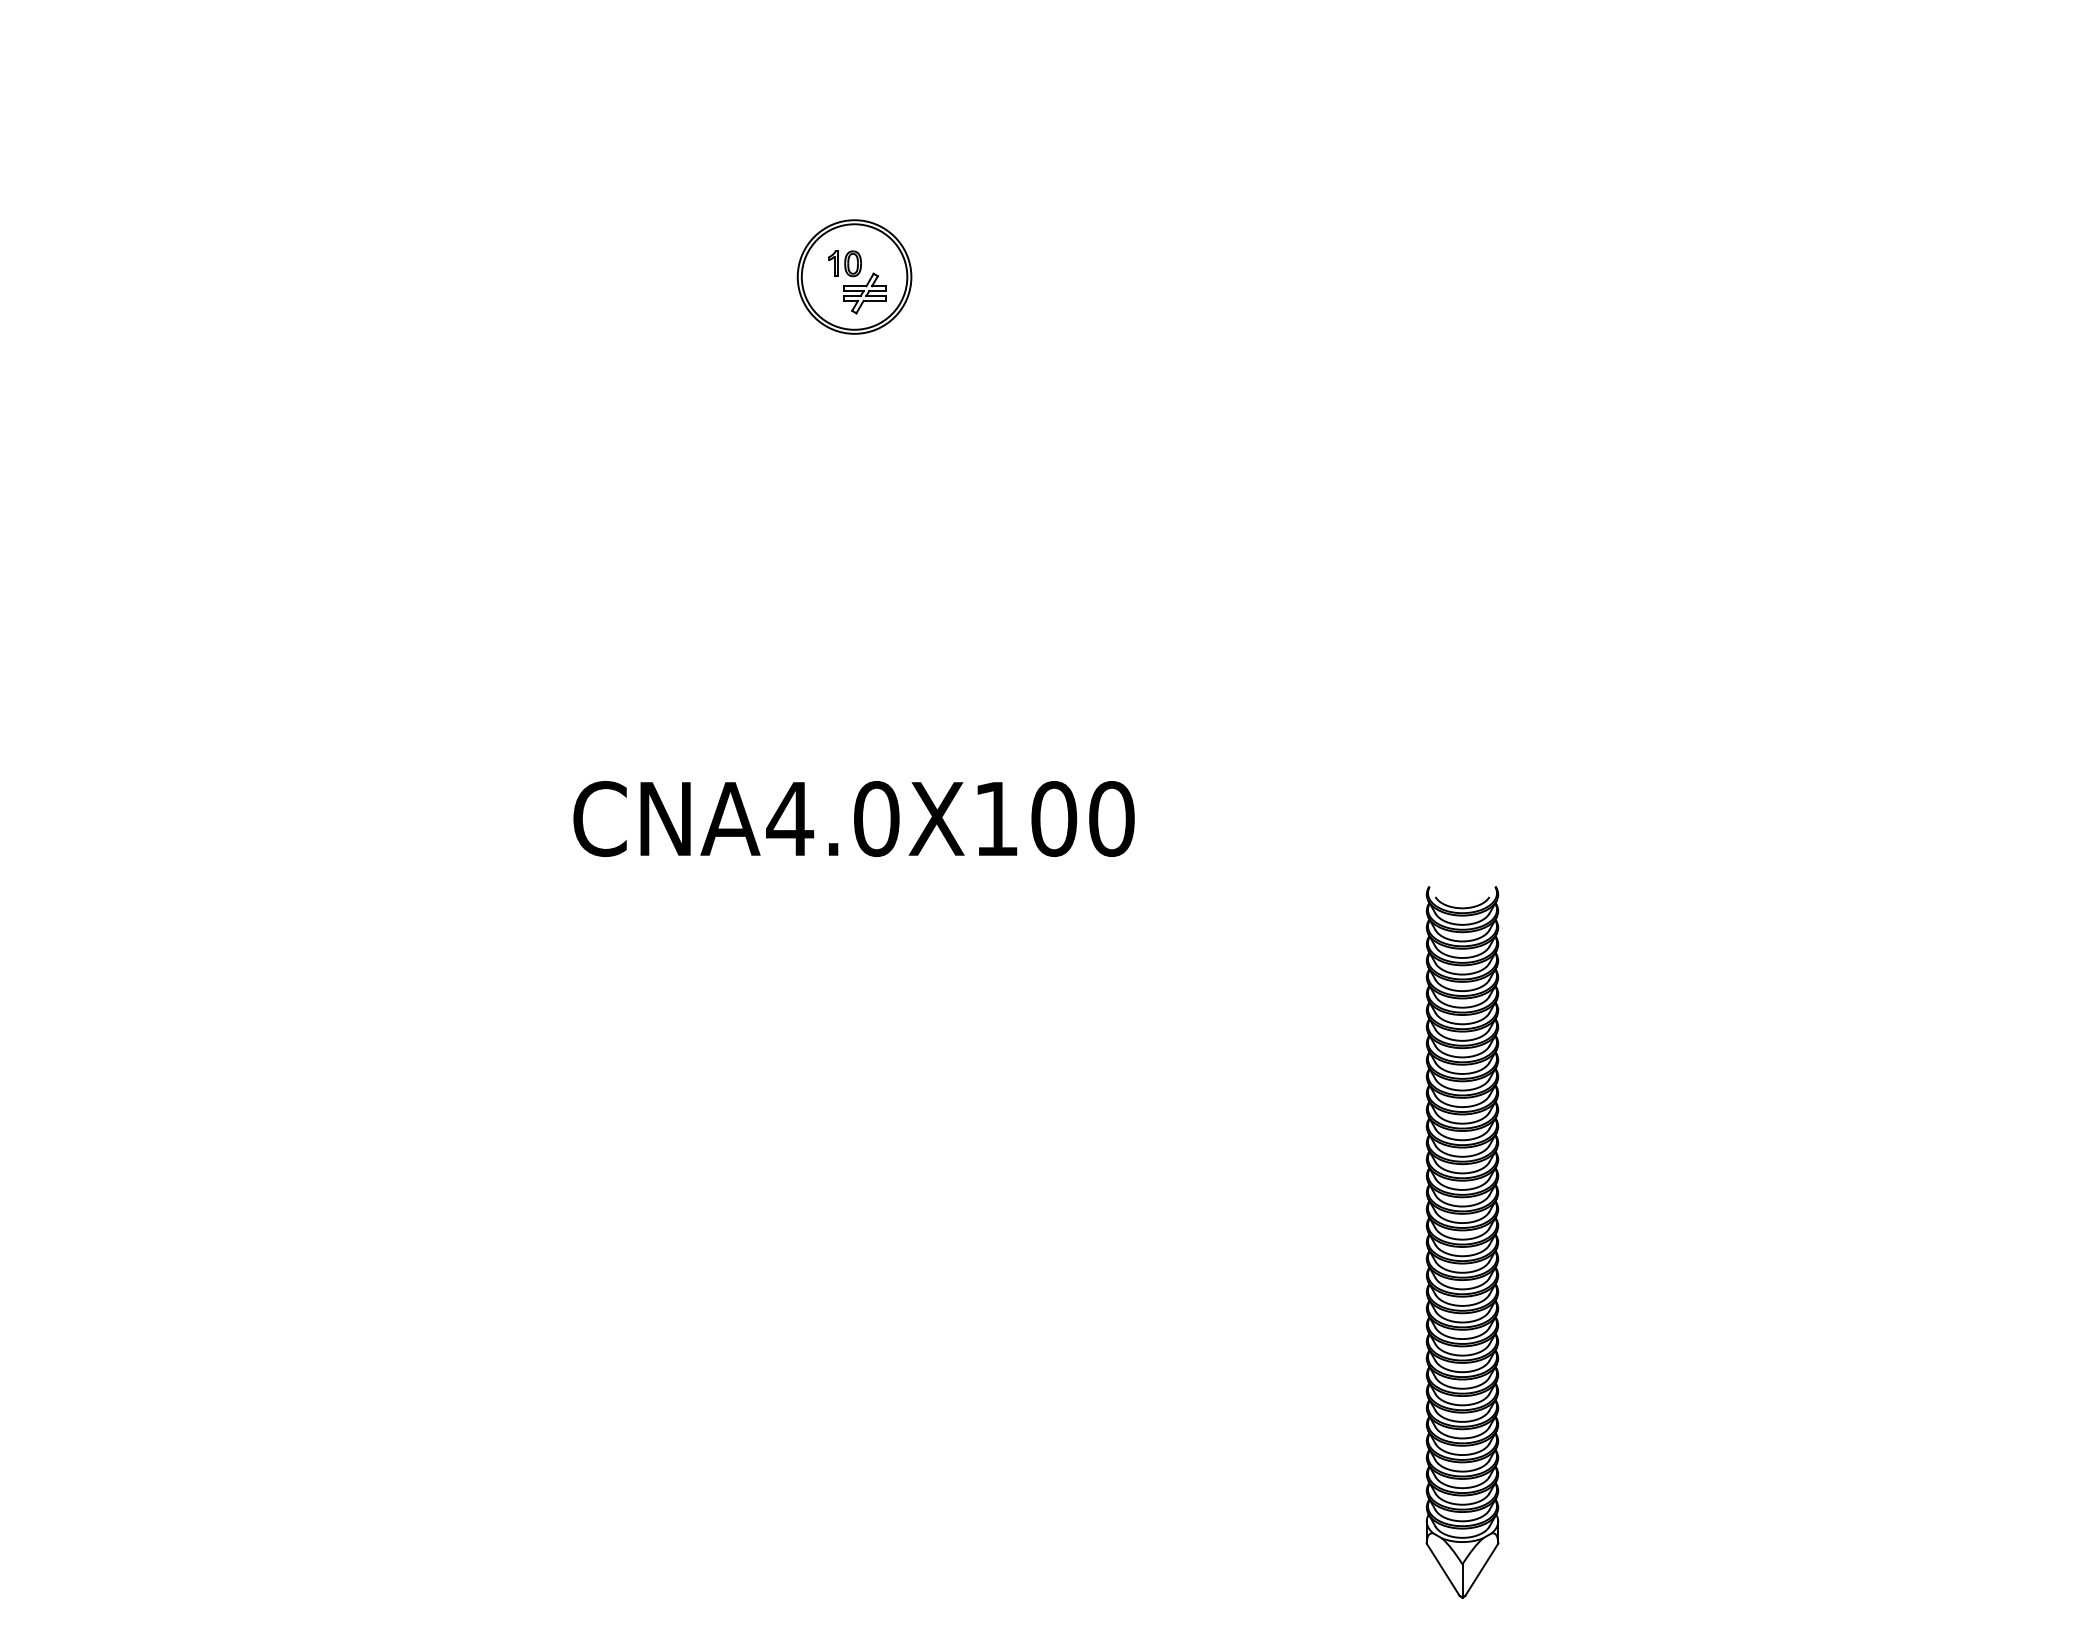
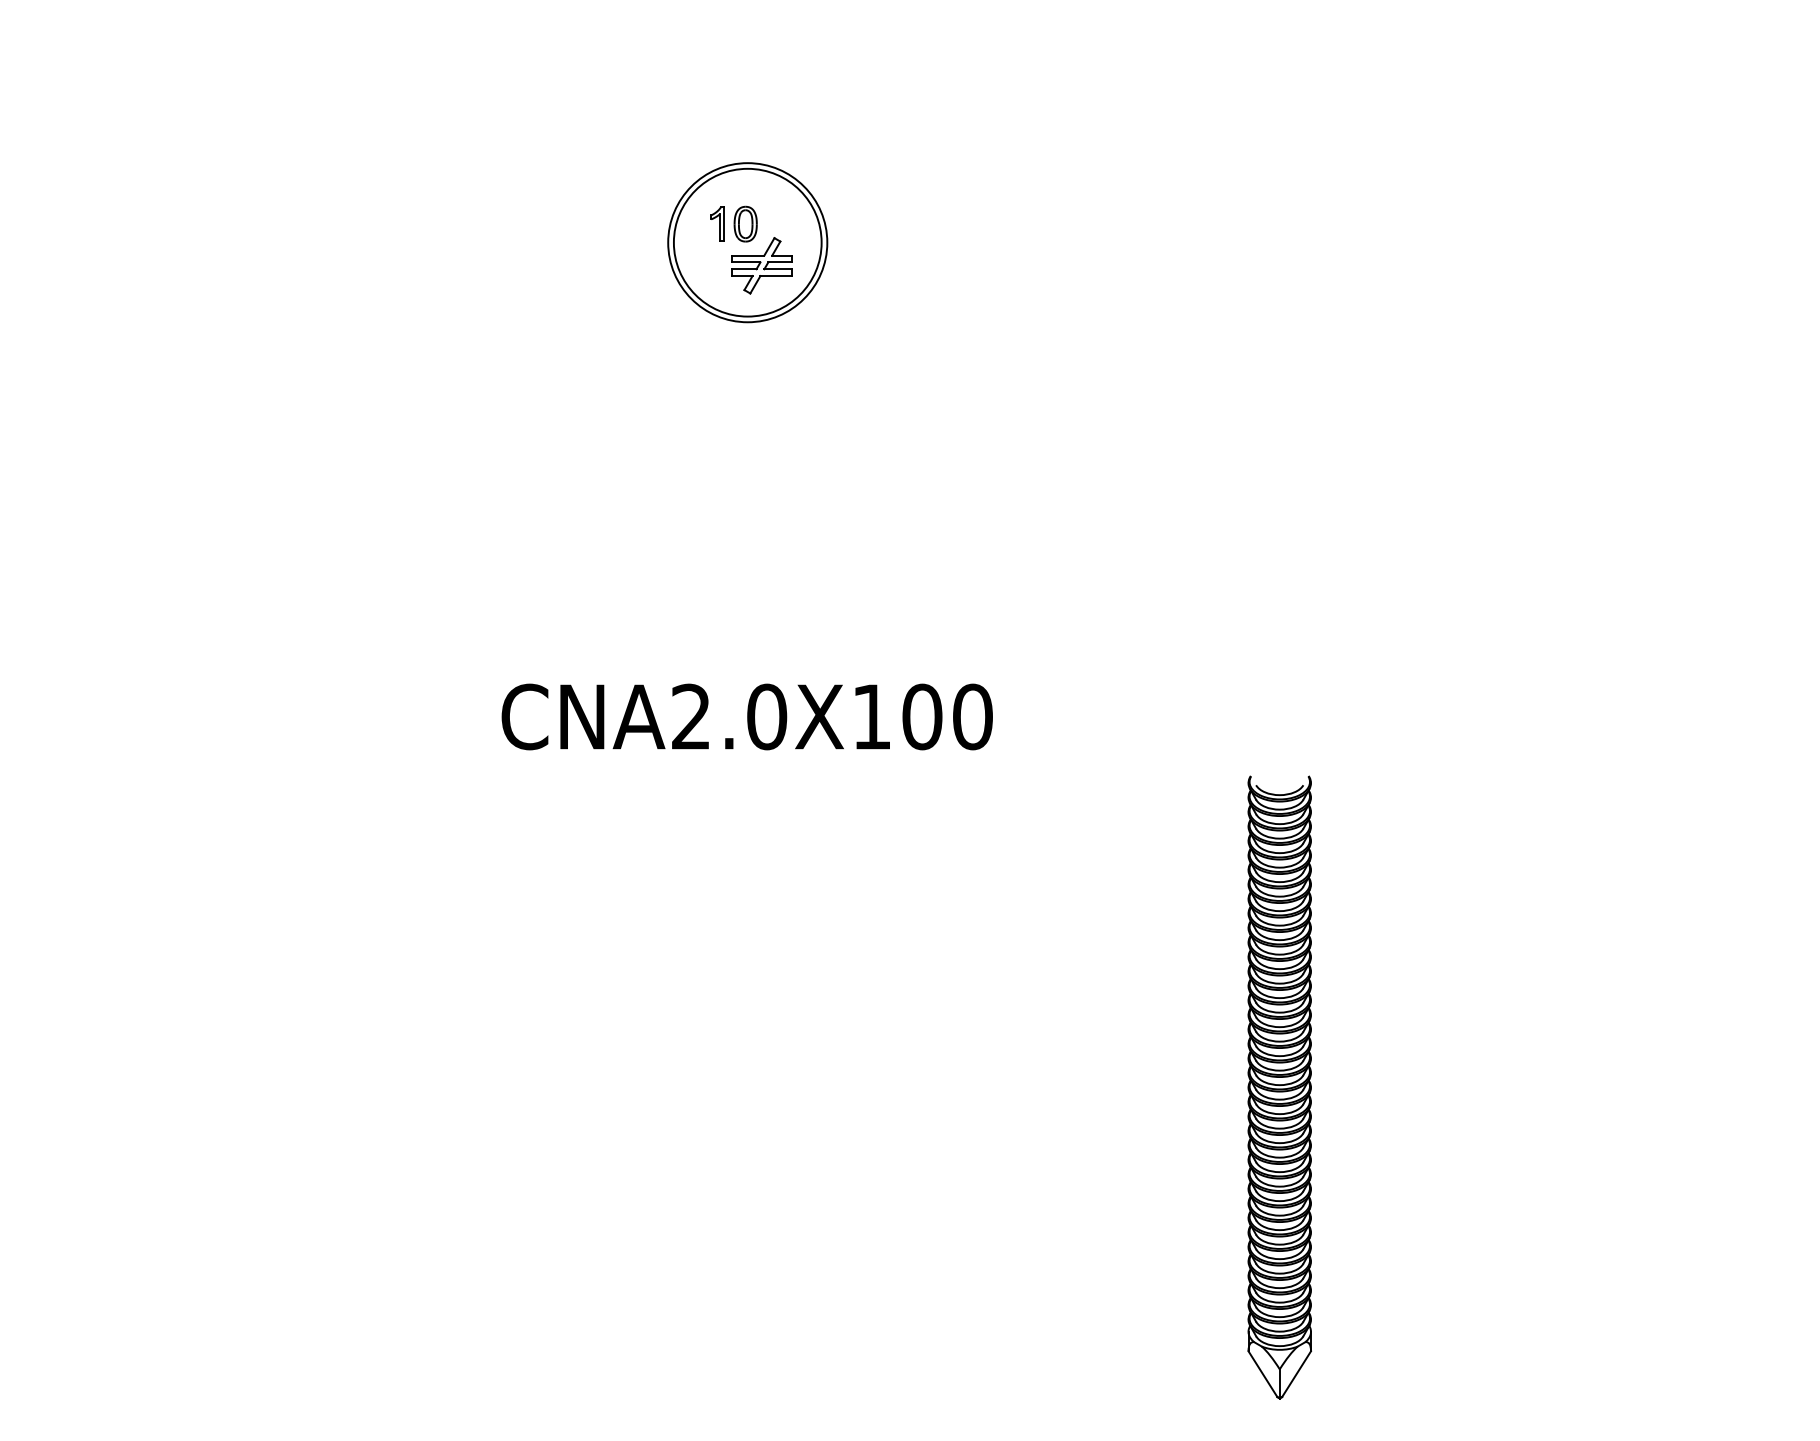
part: (854, 276) -> (747, 242), size x1.6
text: (790, 818) -> (691, 716), CNA4.0X100 -> CNA2.0X100

